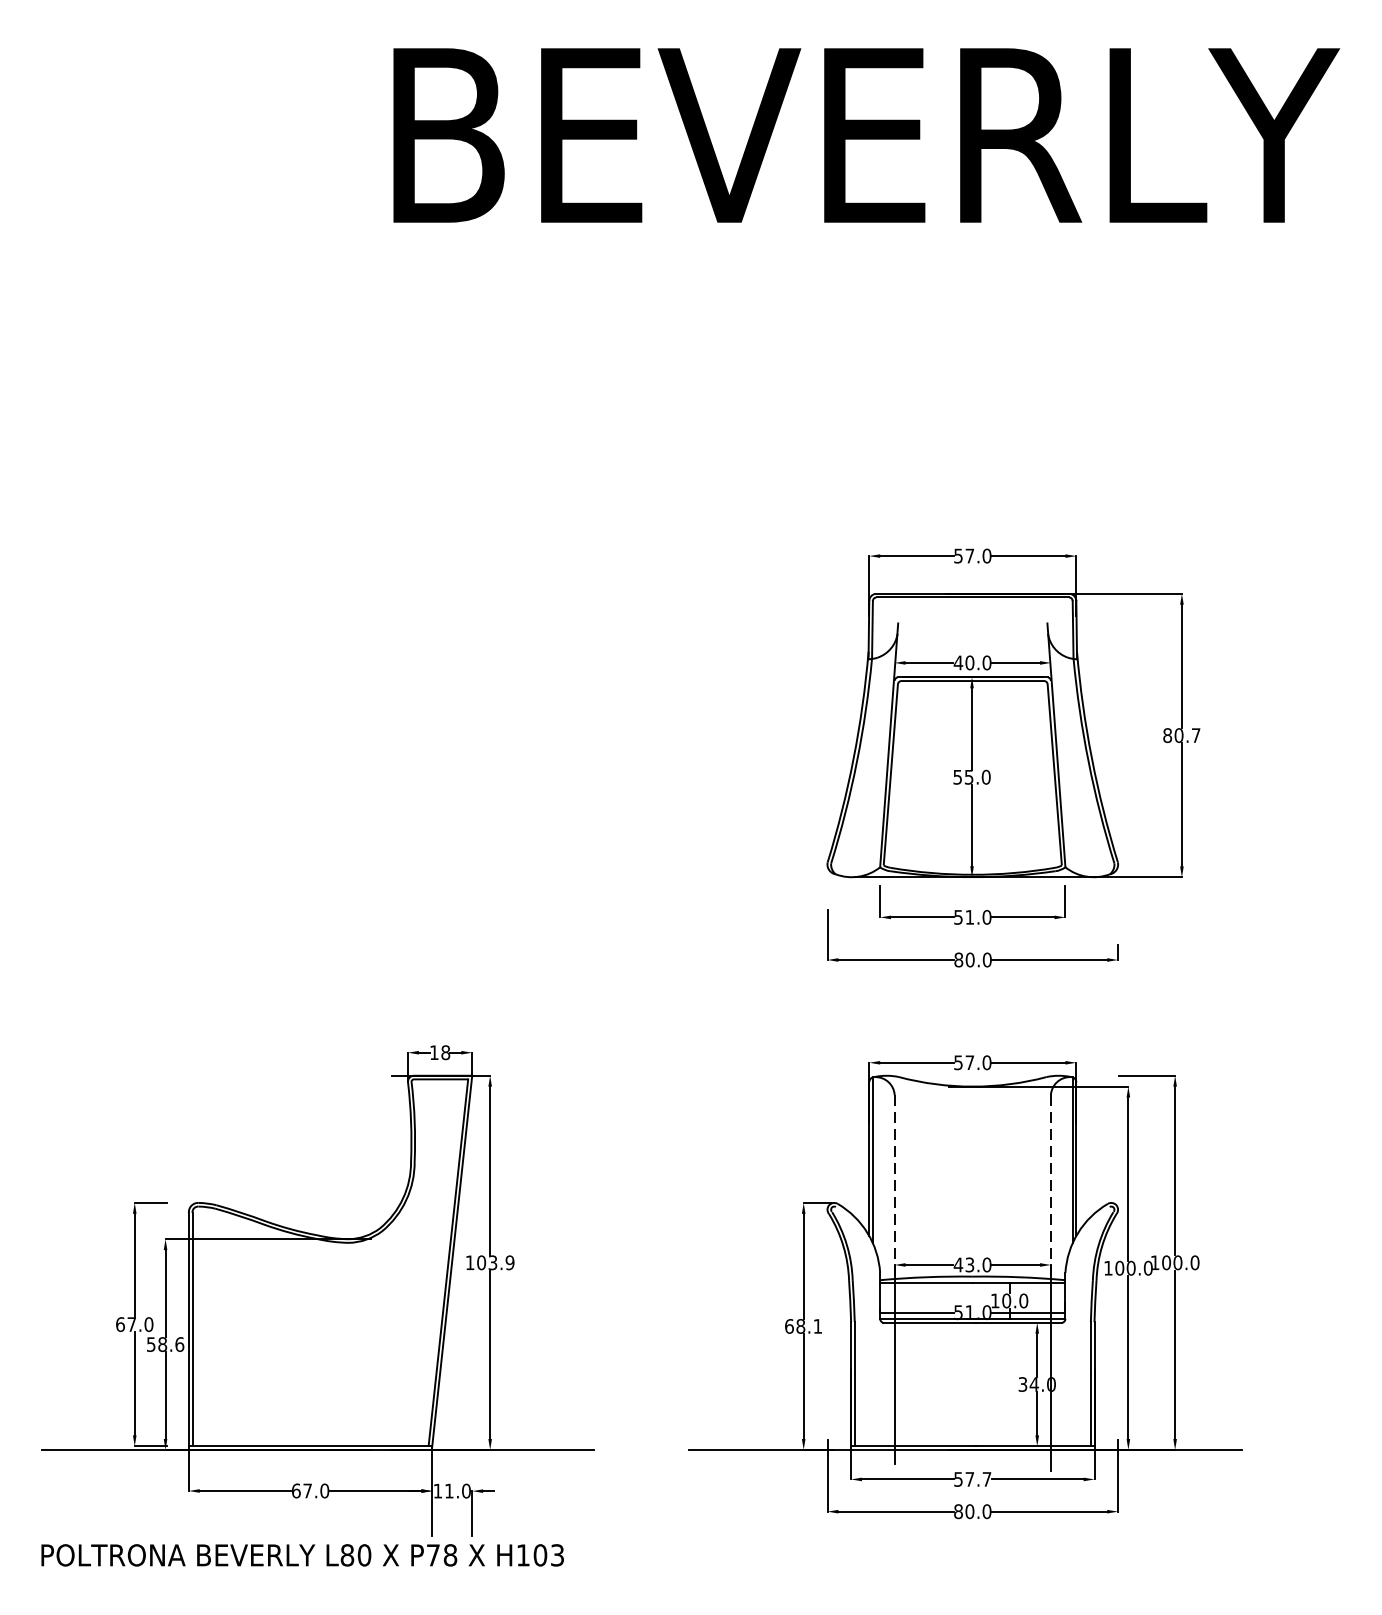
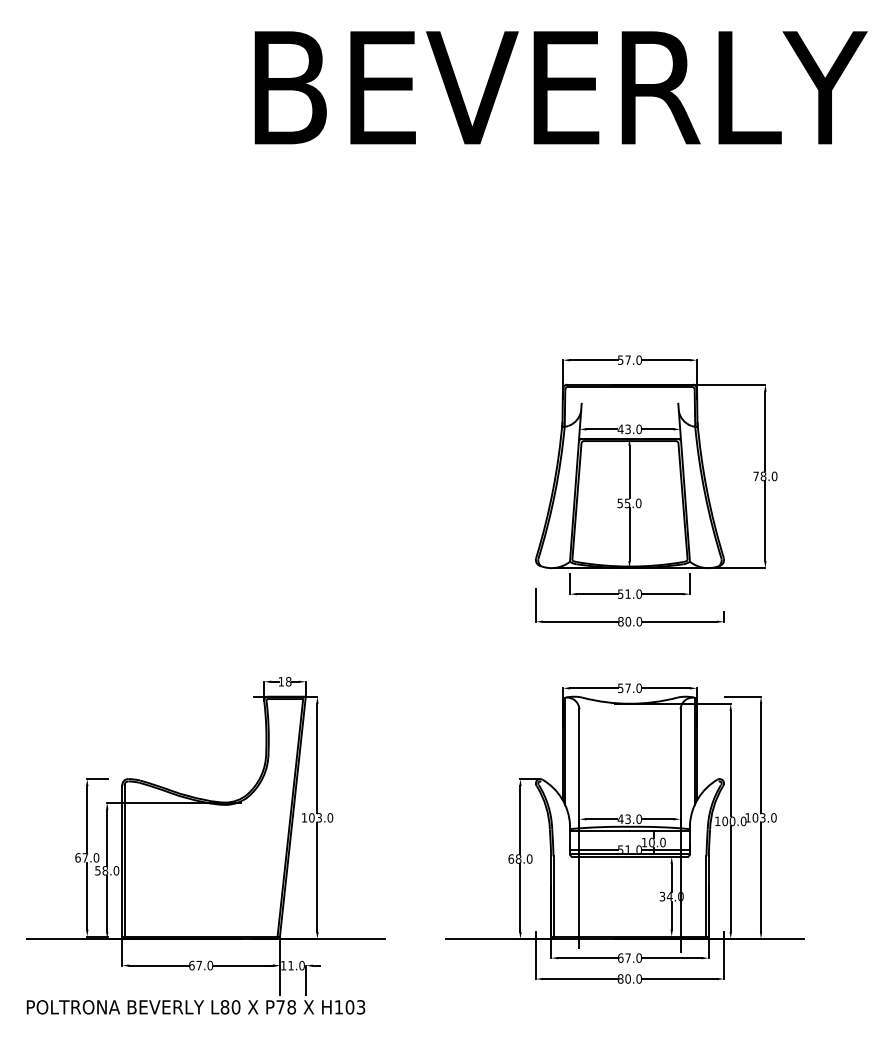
text: (968, 663) -> (627, 429), 40.0 -> 43.0
text: (1182, 735) -> (765, 476), 80.7 -> 78.0
line: (894, 1186) -> (579, 768), dashed -> solid
line: (1050, 1188) -> (680, 769), dashed -> solid
text: (510, 1262) -> (330, 817), 103.9 -> 103.0
text: (1177, 1262) -> (762, 817), 100.0 -> 103.0
text: (817, 1325) -> (529, 858), 68.1 -> 68.0
text: (179, 1344) -> (116, 870), 58.6 -> 58.0
text: (972, 1478) -> (629, 957), 57.7 -> 67.0

